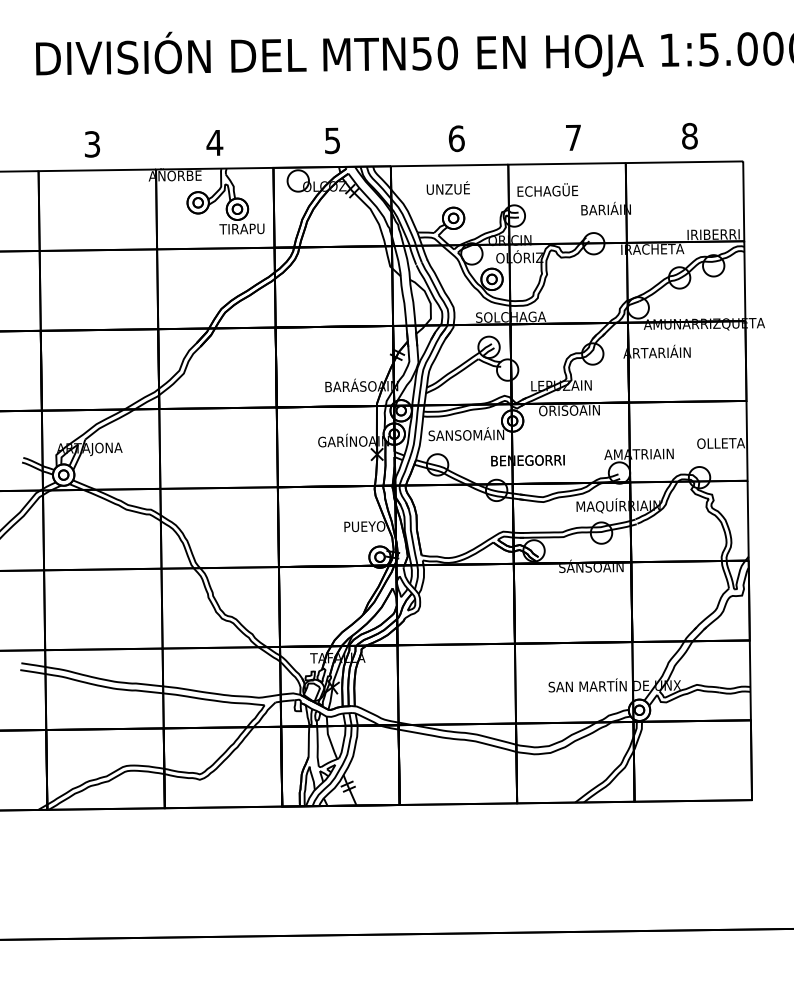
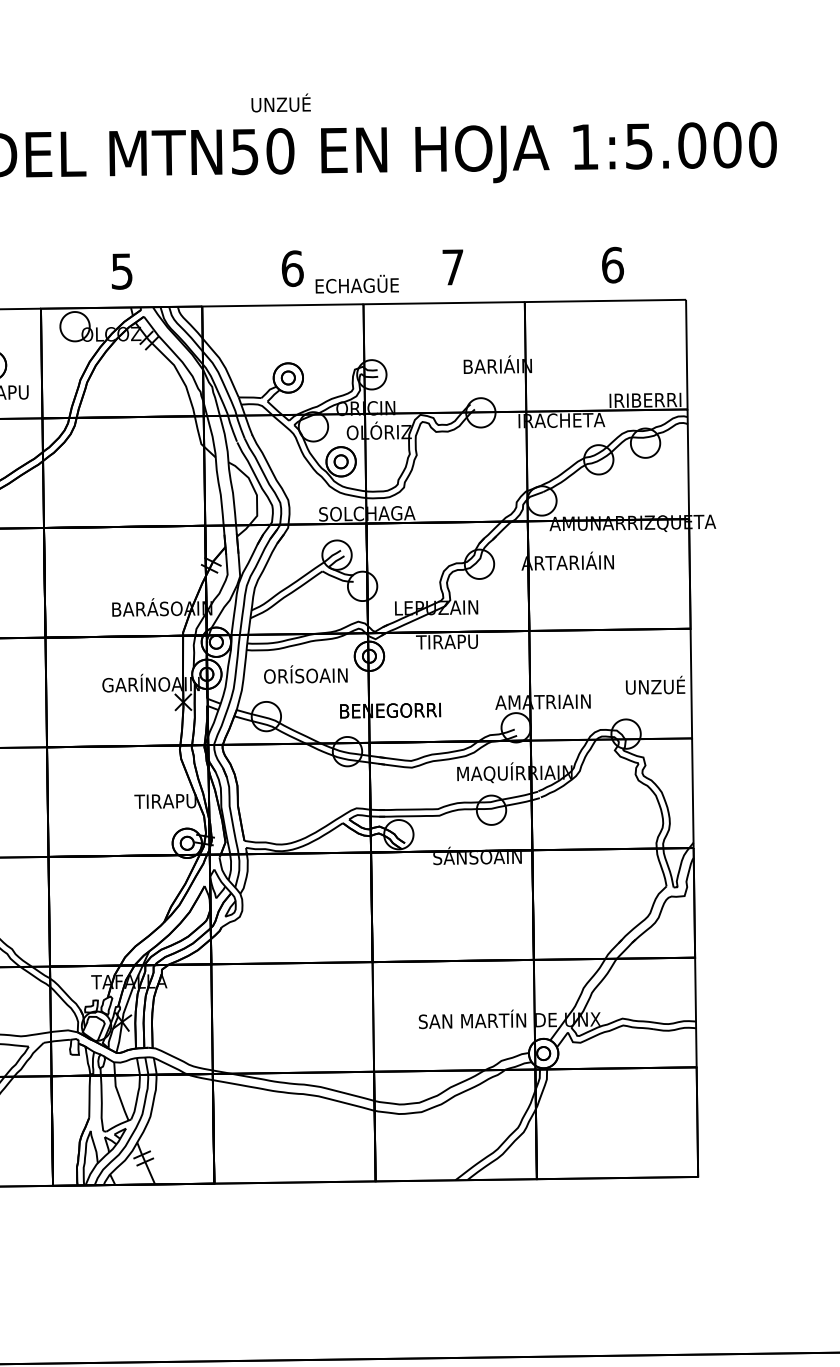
text: (689, 135) -> (612, 264), 8 -> 6
text: (447, 187) -> (279, 102), moved
text: (547, 189) -> (356, 283), moved
text: (569, 410) -> (447, 641), ORÍSOAIN -> TIRAPU
text: (466, 434) -> (306, 674), SANSOMÁIN -> ORÍSOAIN
text: (720, 441) -> (654, 684), OLLETA -> UNZUÉ
text: (363, 526) -> (164, 801), PUEYO -> TIRAPU

